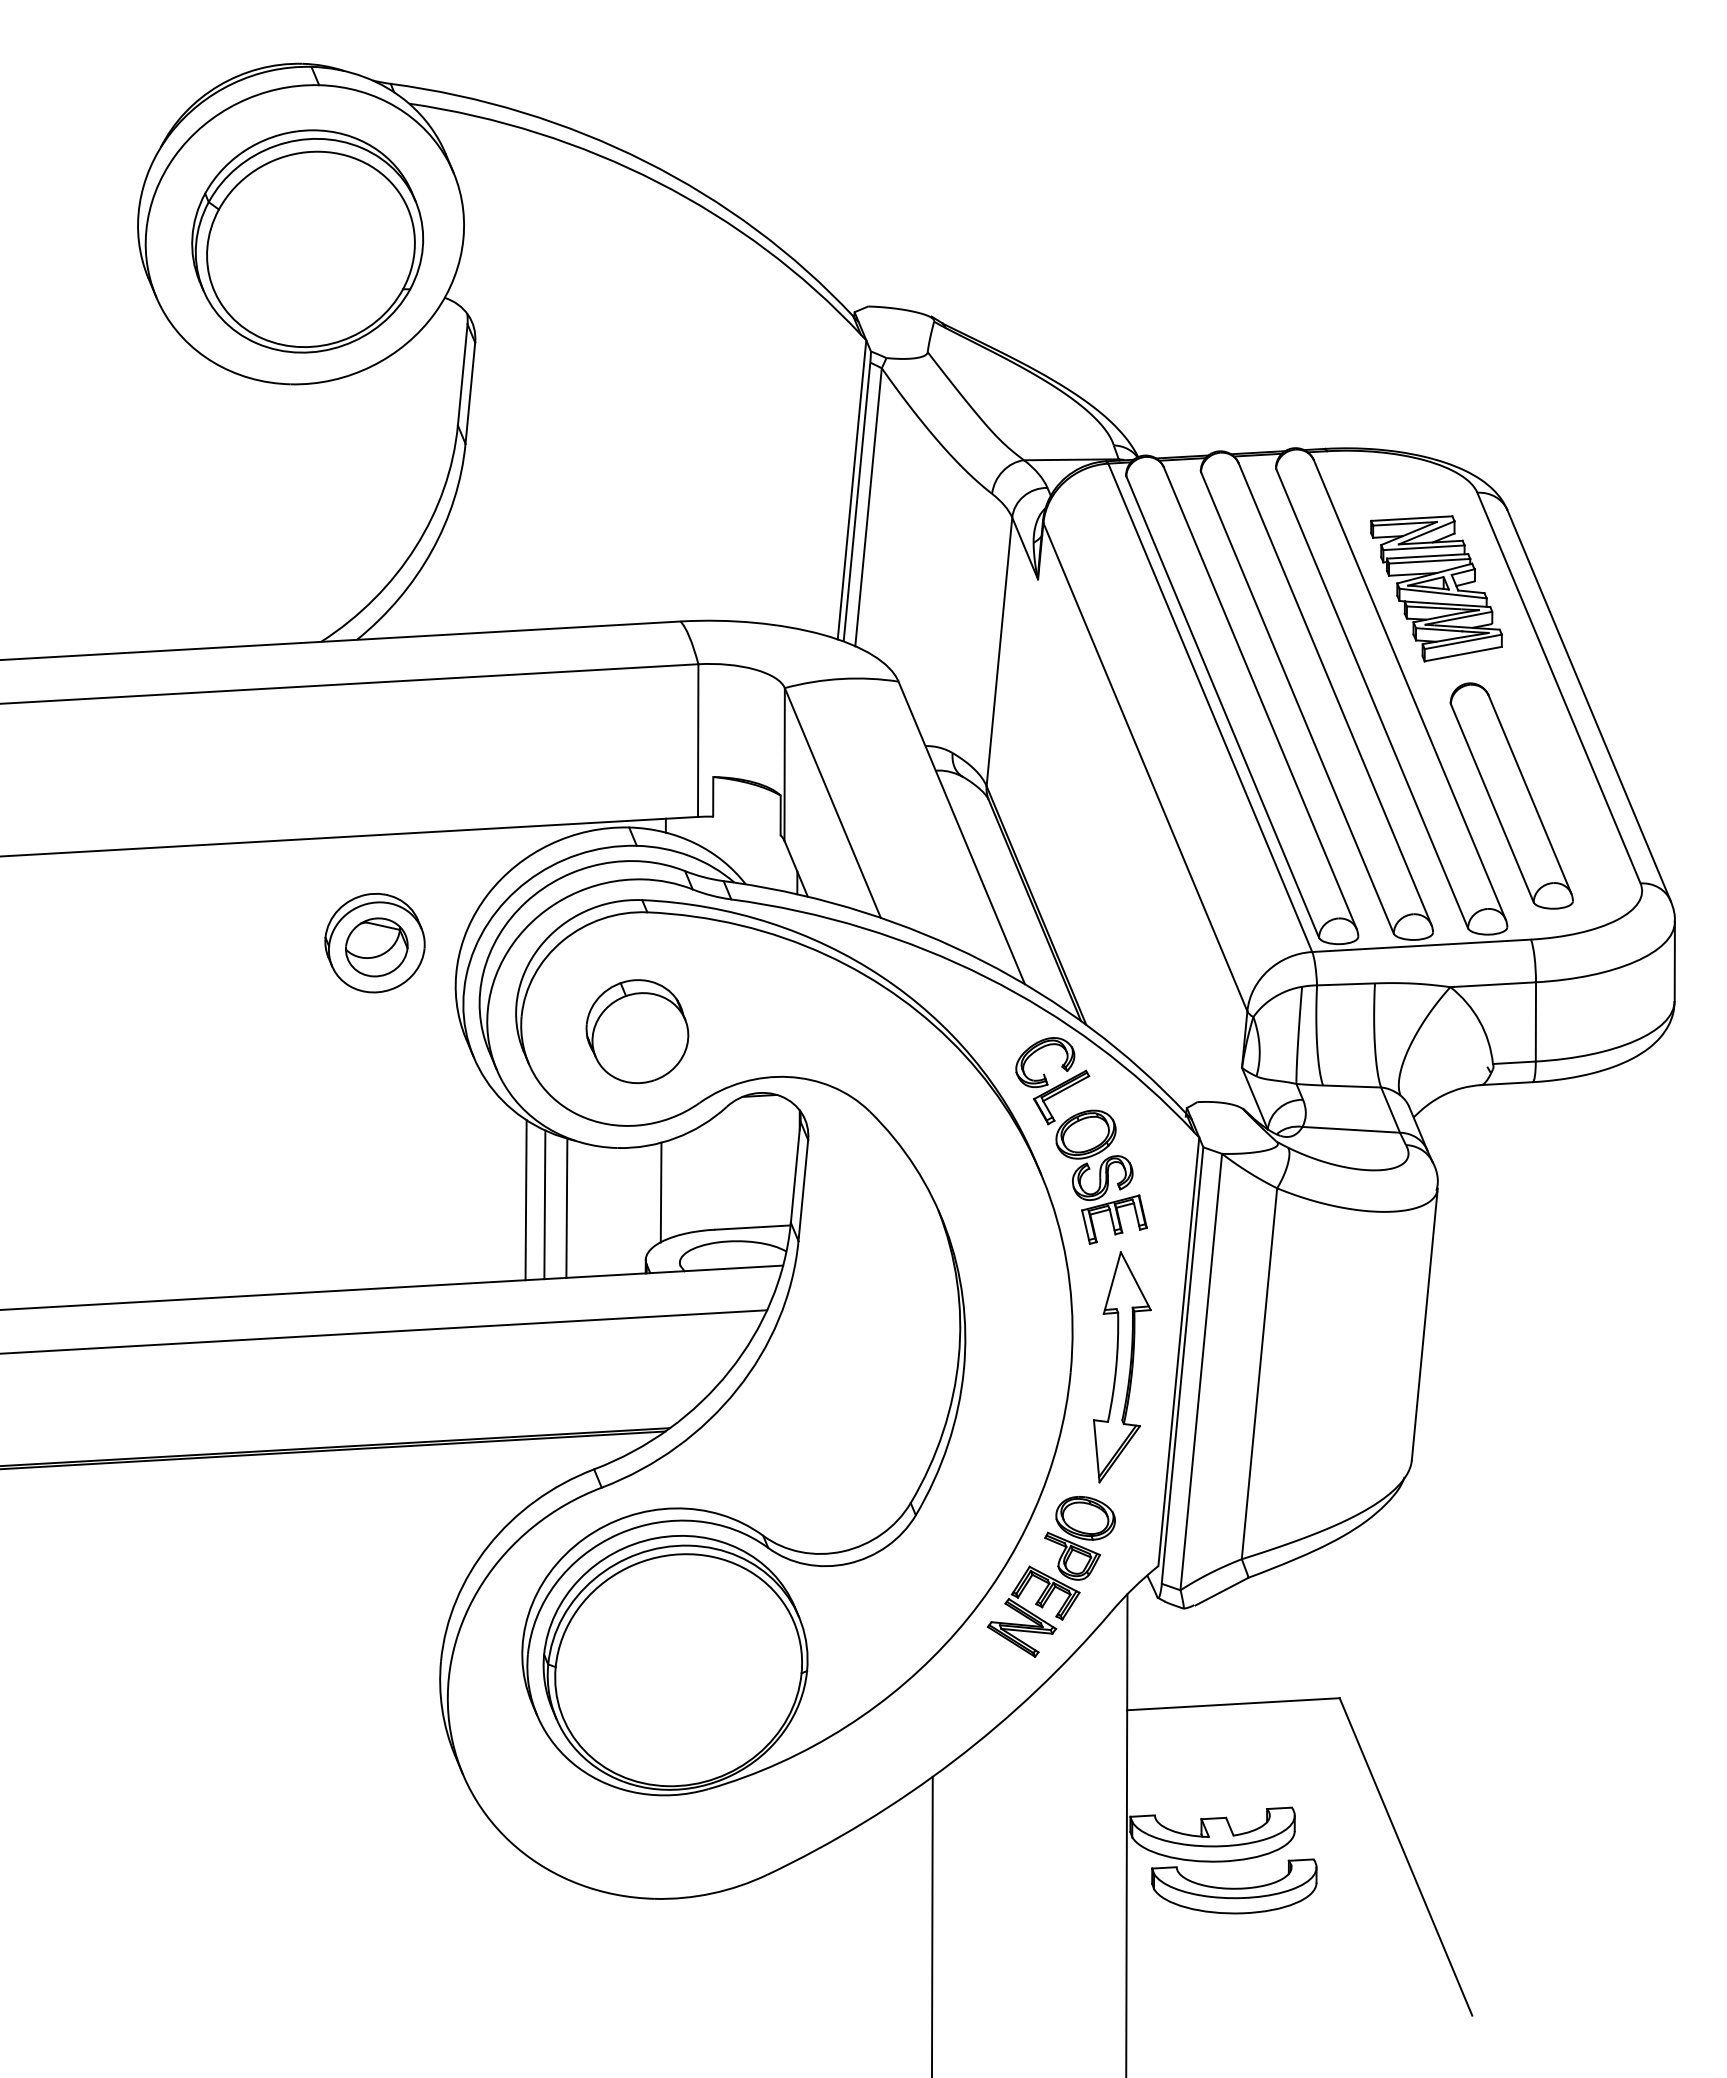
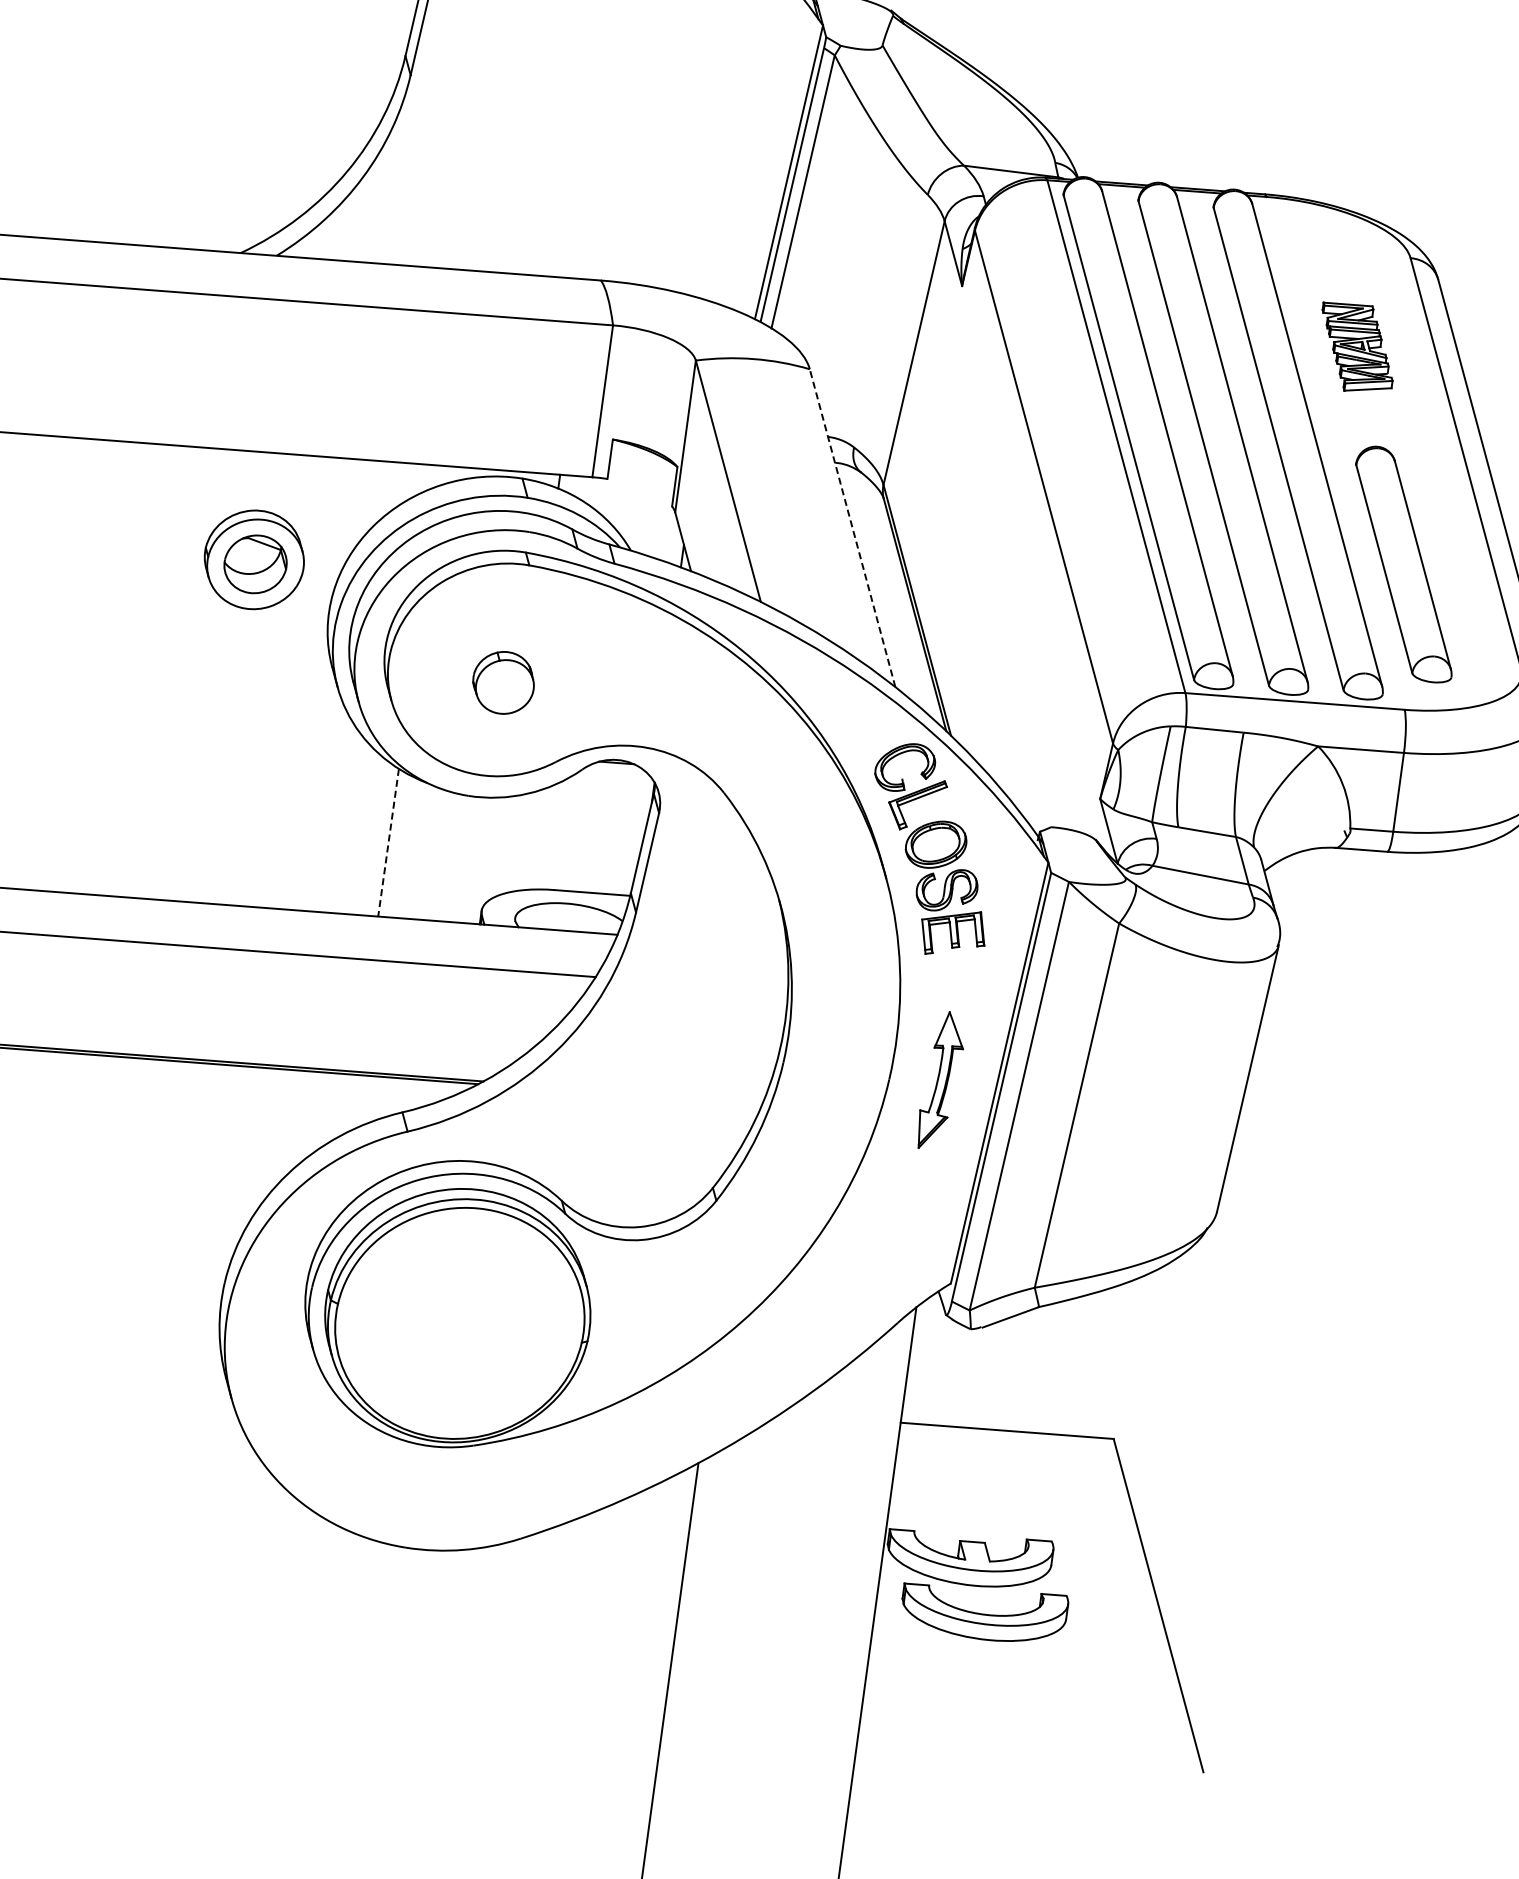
part: (1436, 588) -> (1357, 348), size x0.6
line: (961, 832) -> (852, 527), solid -> dashed
part: (637, 1031) -> (503, 682), size x0.6
line: (660, 1192) -> (505, 845), removed
line: (525, 1200) -> (369, 835), removed
line: (544, 1205) -> (388, 843), solid -> dashed
line: (566, 1207) -> (409, 848), removed
part: (1122, 1367) -> (941, 1081), size x0.6
part: (1050, 1576) -> (842, 1279), removed

